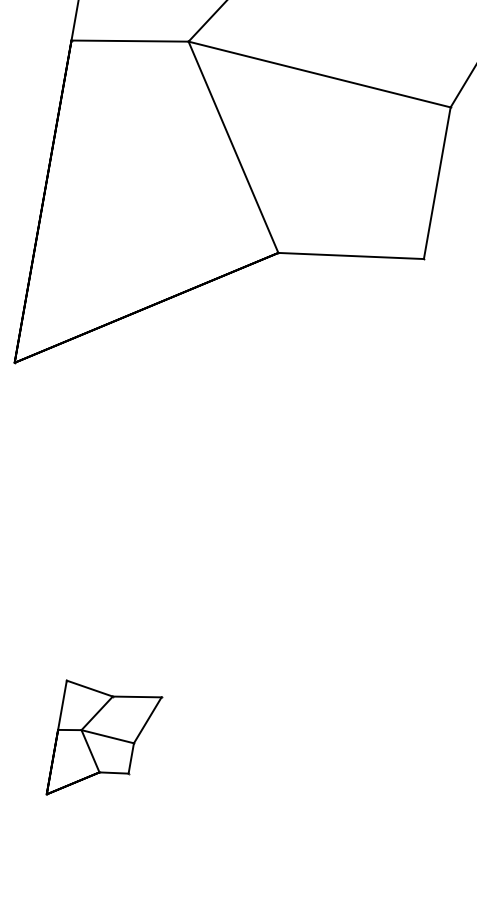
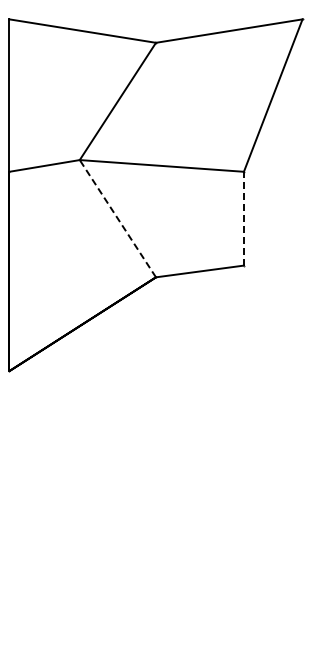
line: (232, 146) -> (117, 218), solid -> dashed
line: (436, 182) -> (243, 218), solid -> dashed
part: (103, 745) -> (103, 591), removed

